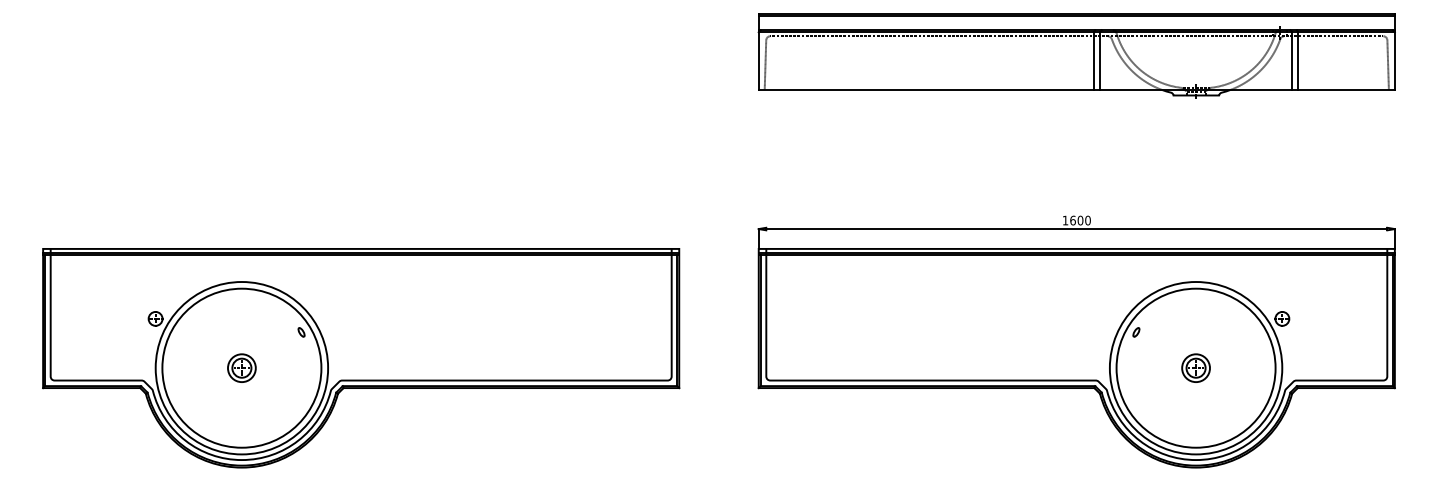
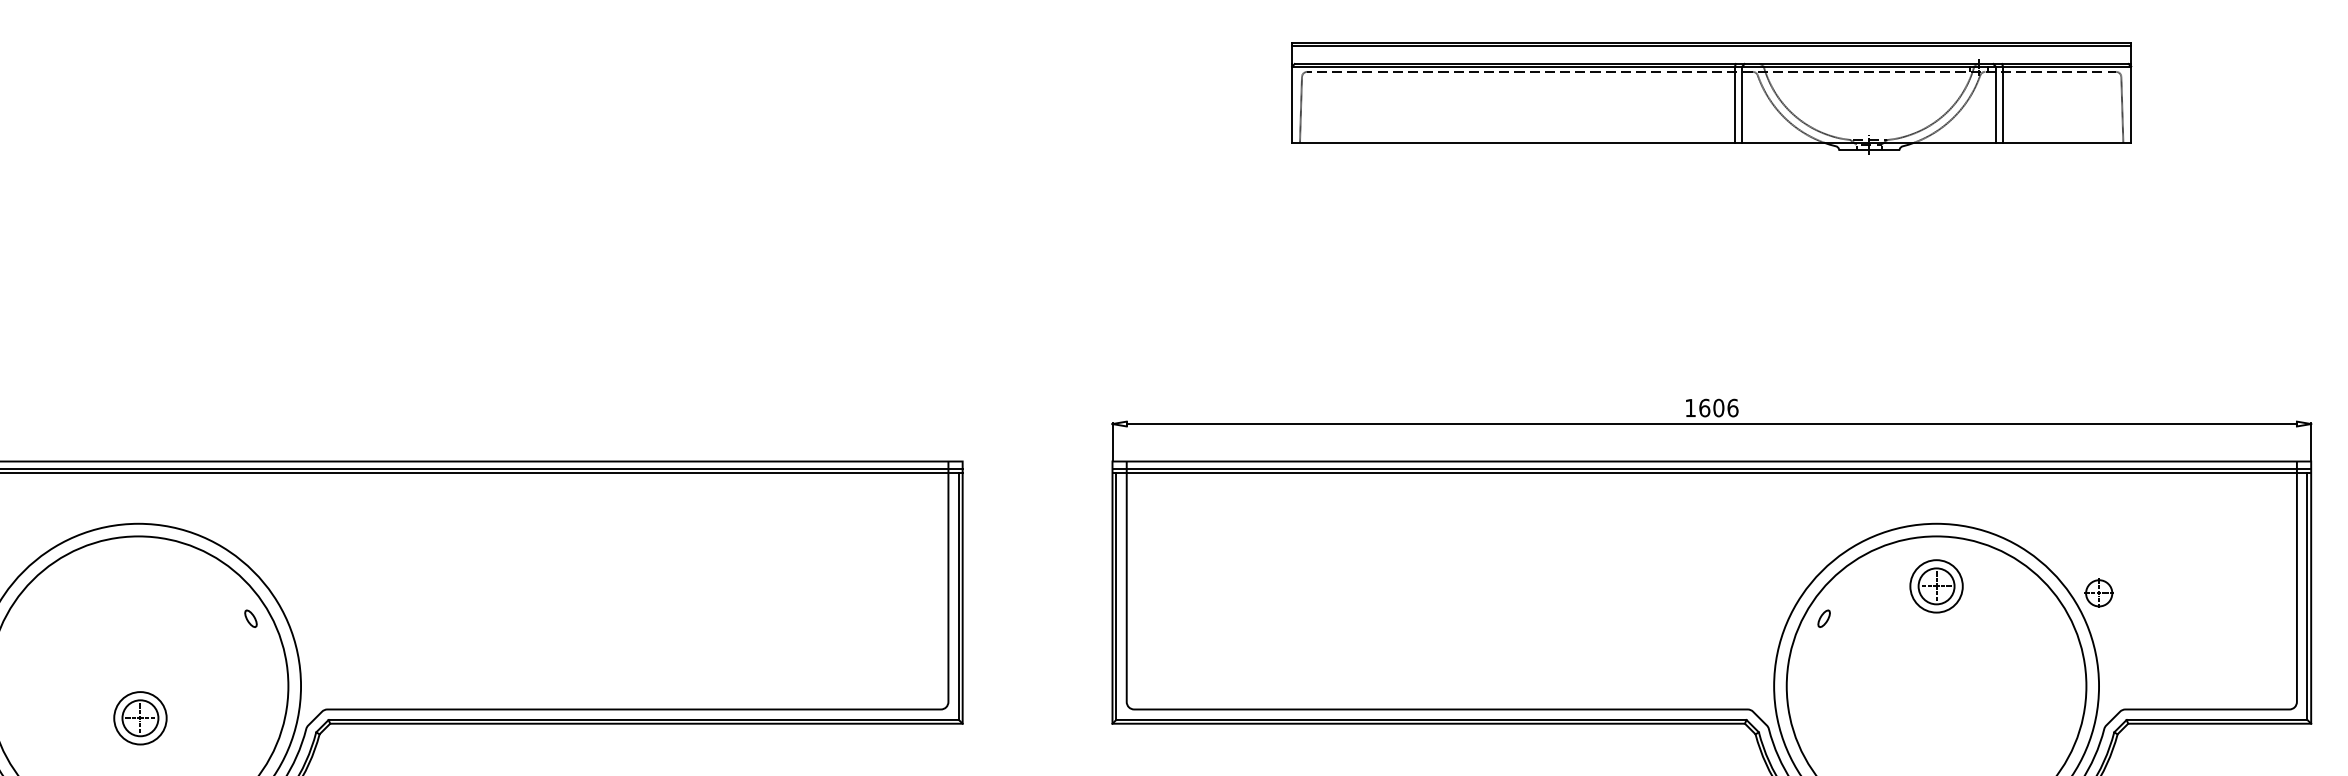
part: (1076, 55) -> (1711, 96), size x0.7
text: (1087, 220) -> (1731, 407), 1600 -> 1606
part: (241, 367) -> (139, 716), moved
part: (1195, 367) -> (1935, 585), moved

